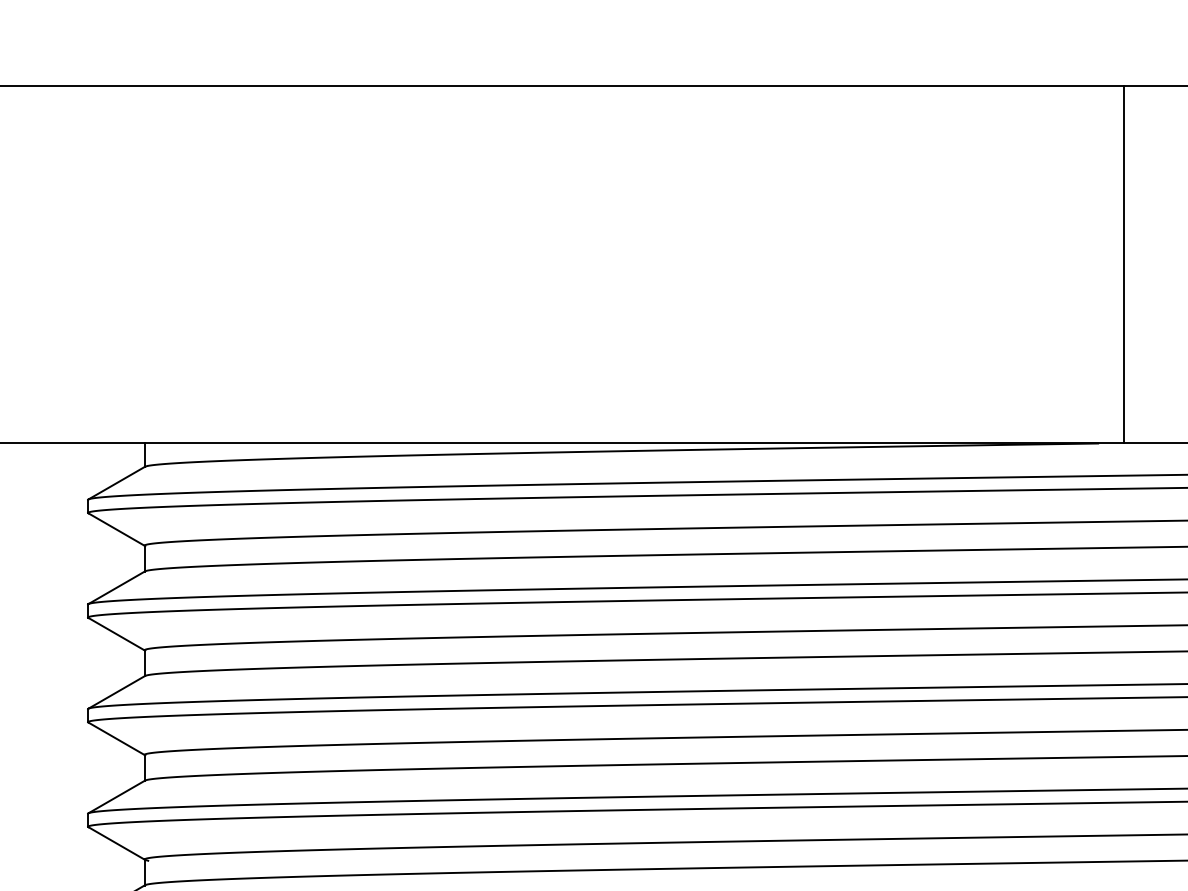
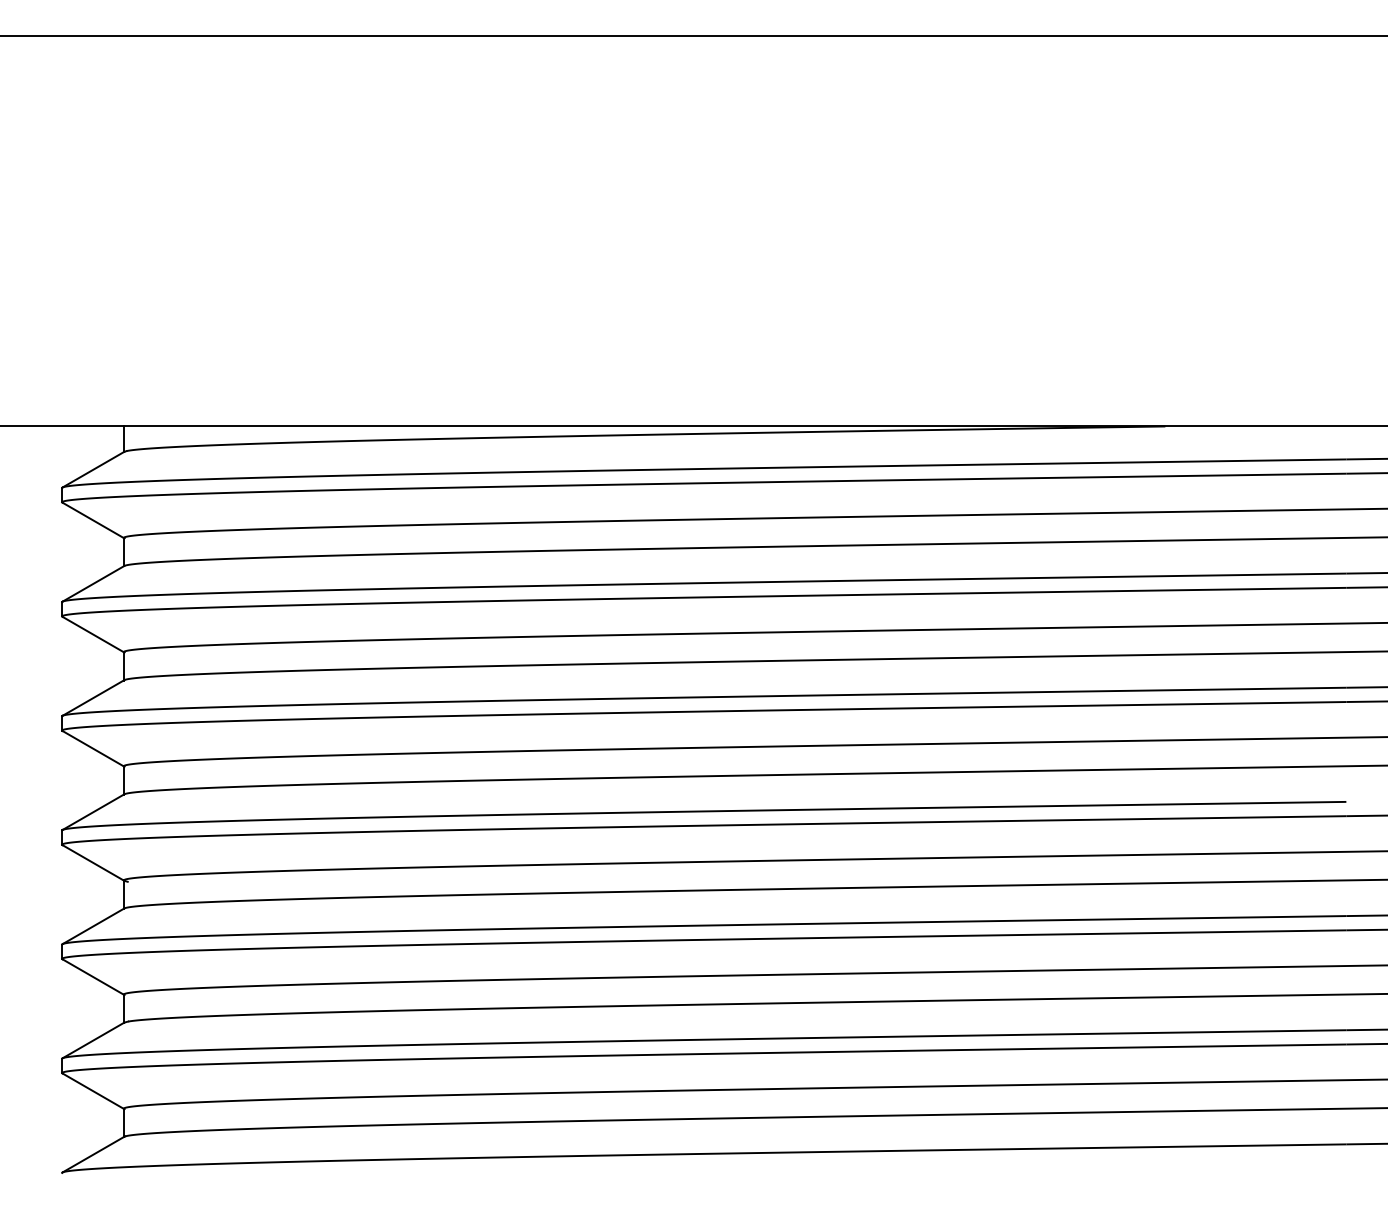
line: (1123, 264) -> (1192, 231), removed

